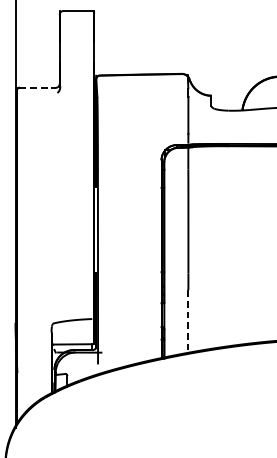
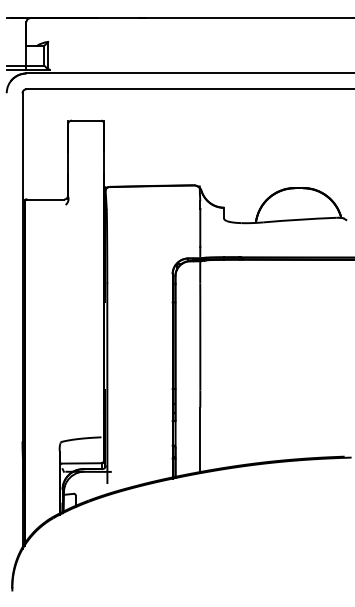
line: (37, 87) -> (45, 199), dashed -> solid
line: (188, 322) -> (200, 440), dashed -> solid

